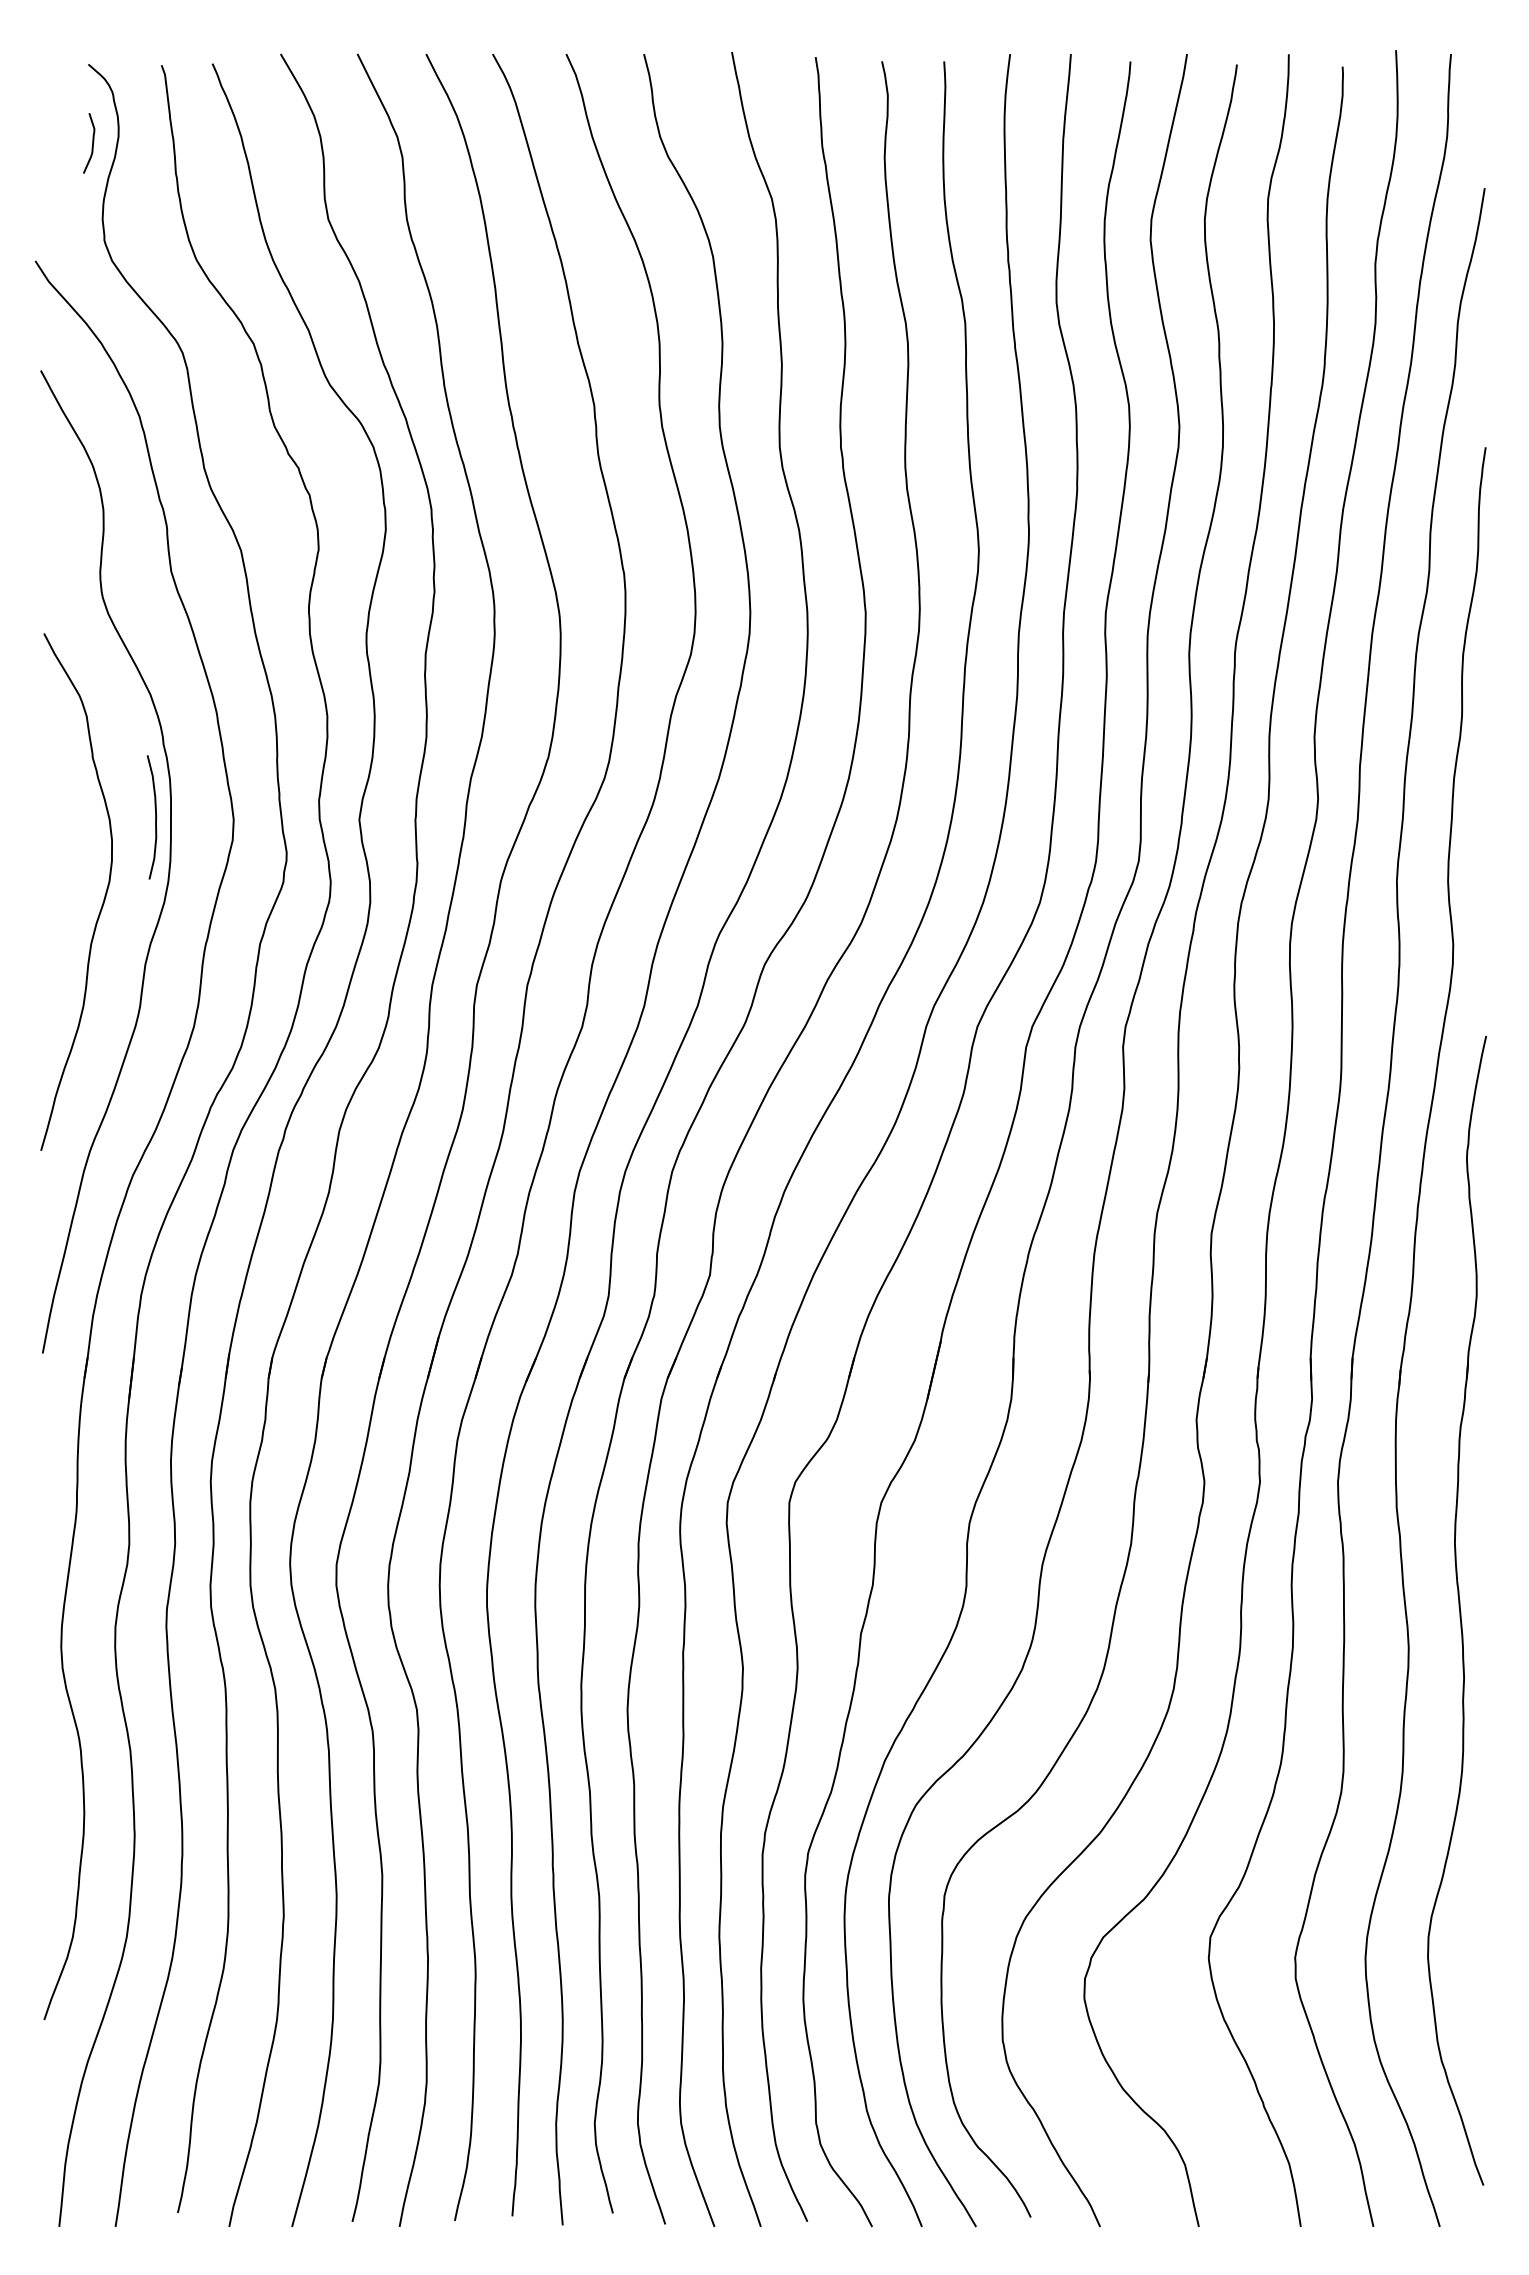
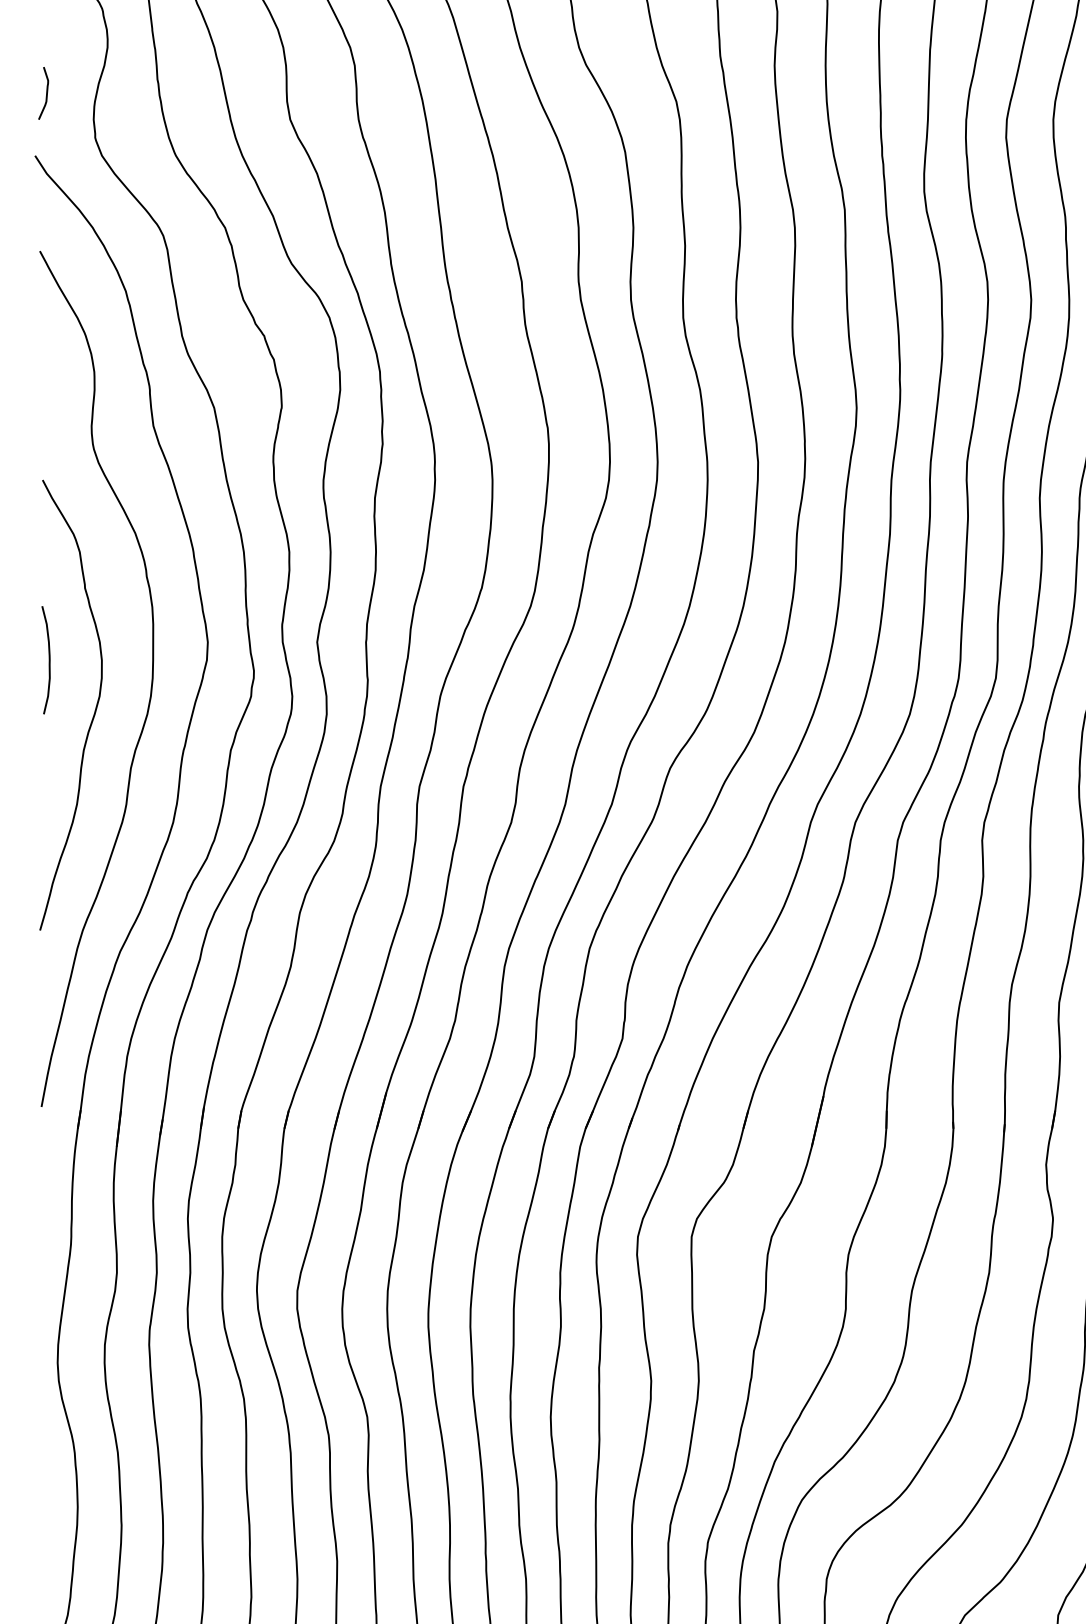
curve: (92, 143) -> (46, 93), moved
curve: (155, 817) -> (49, 660), moved

